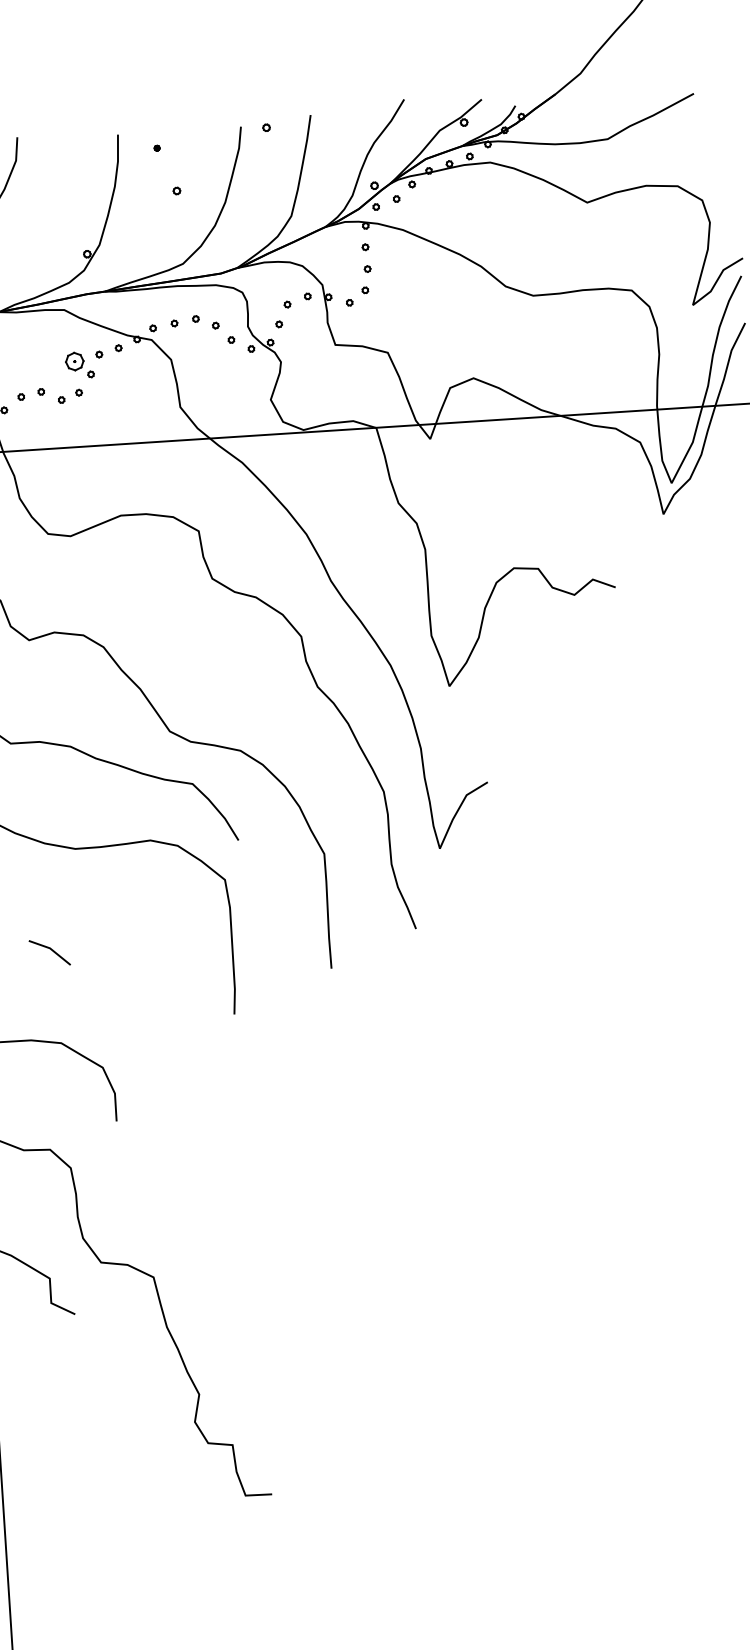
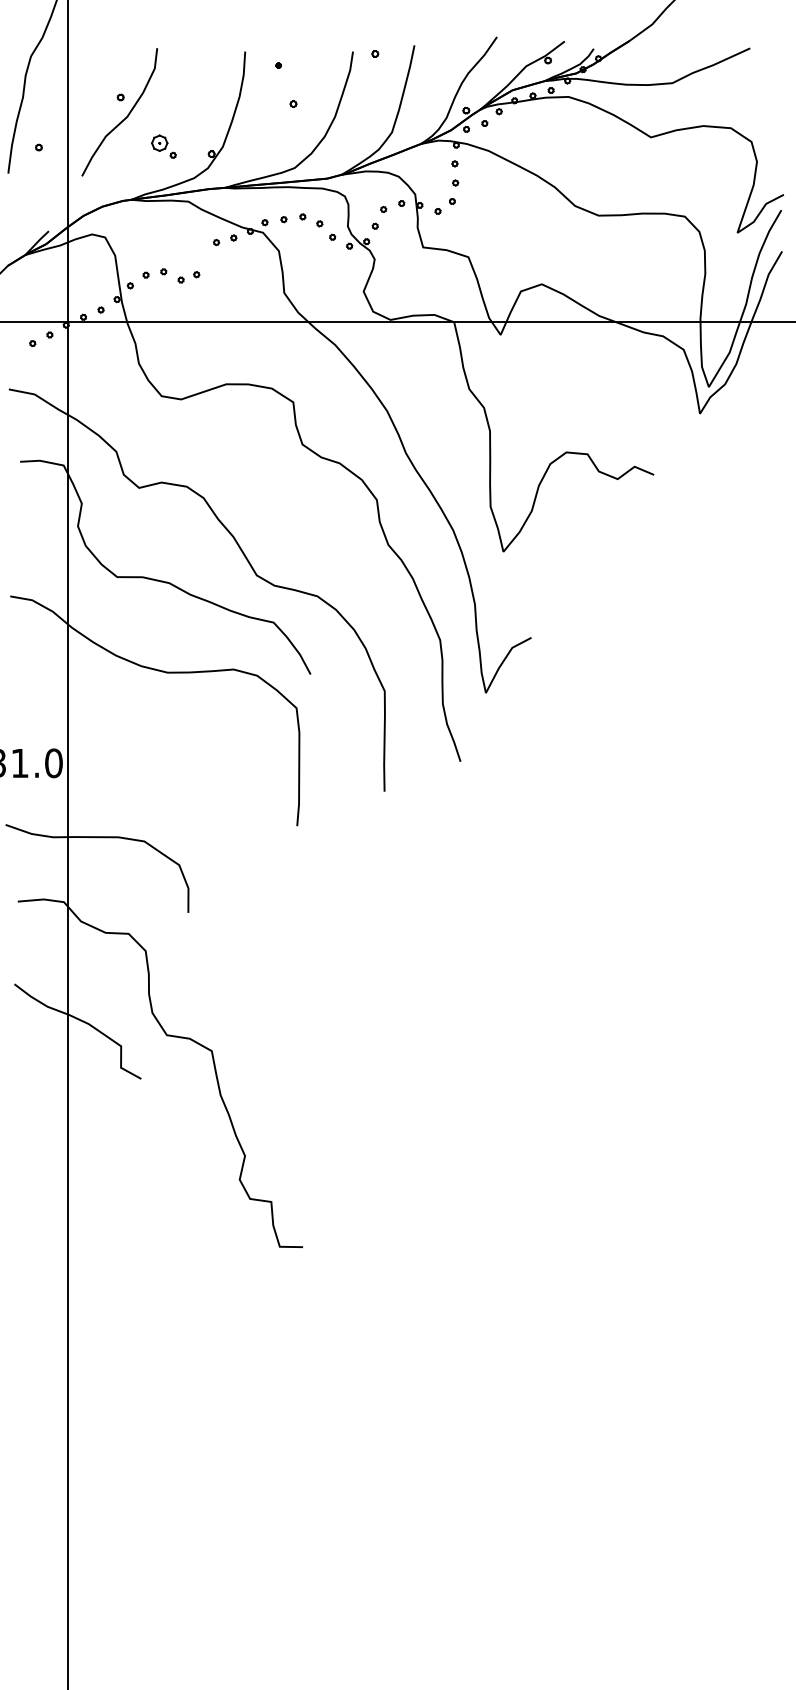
part: (79, 365) -> (163, 146), moved
line: (50, 949) -> (140, 759), removed

